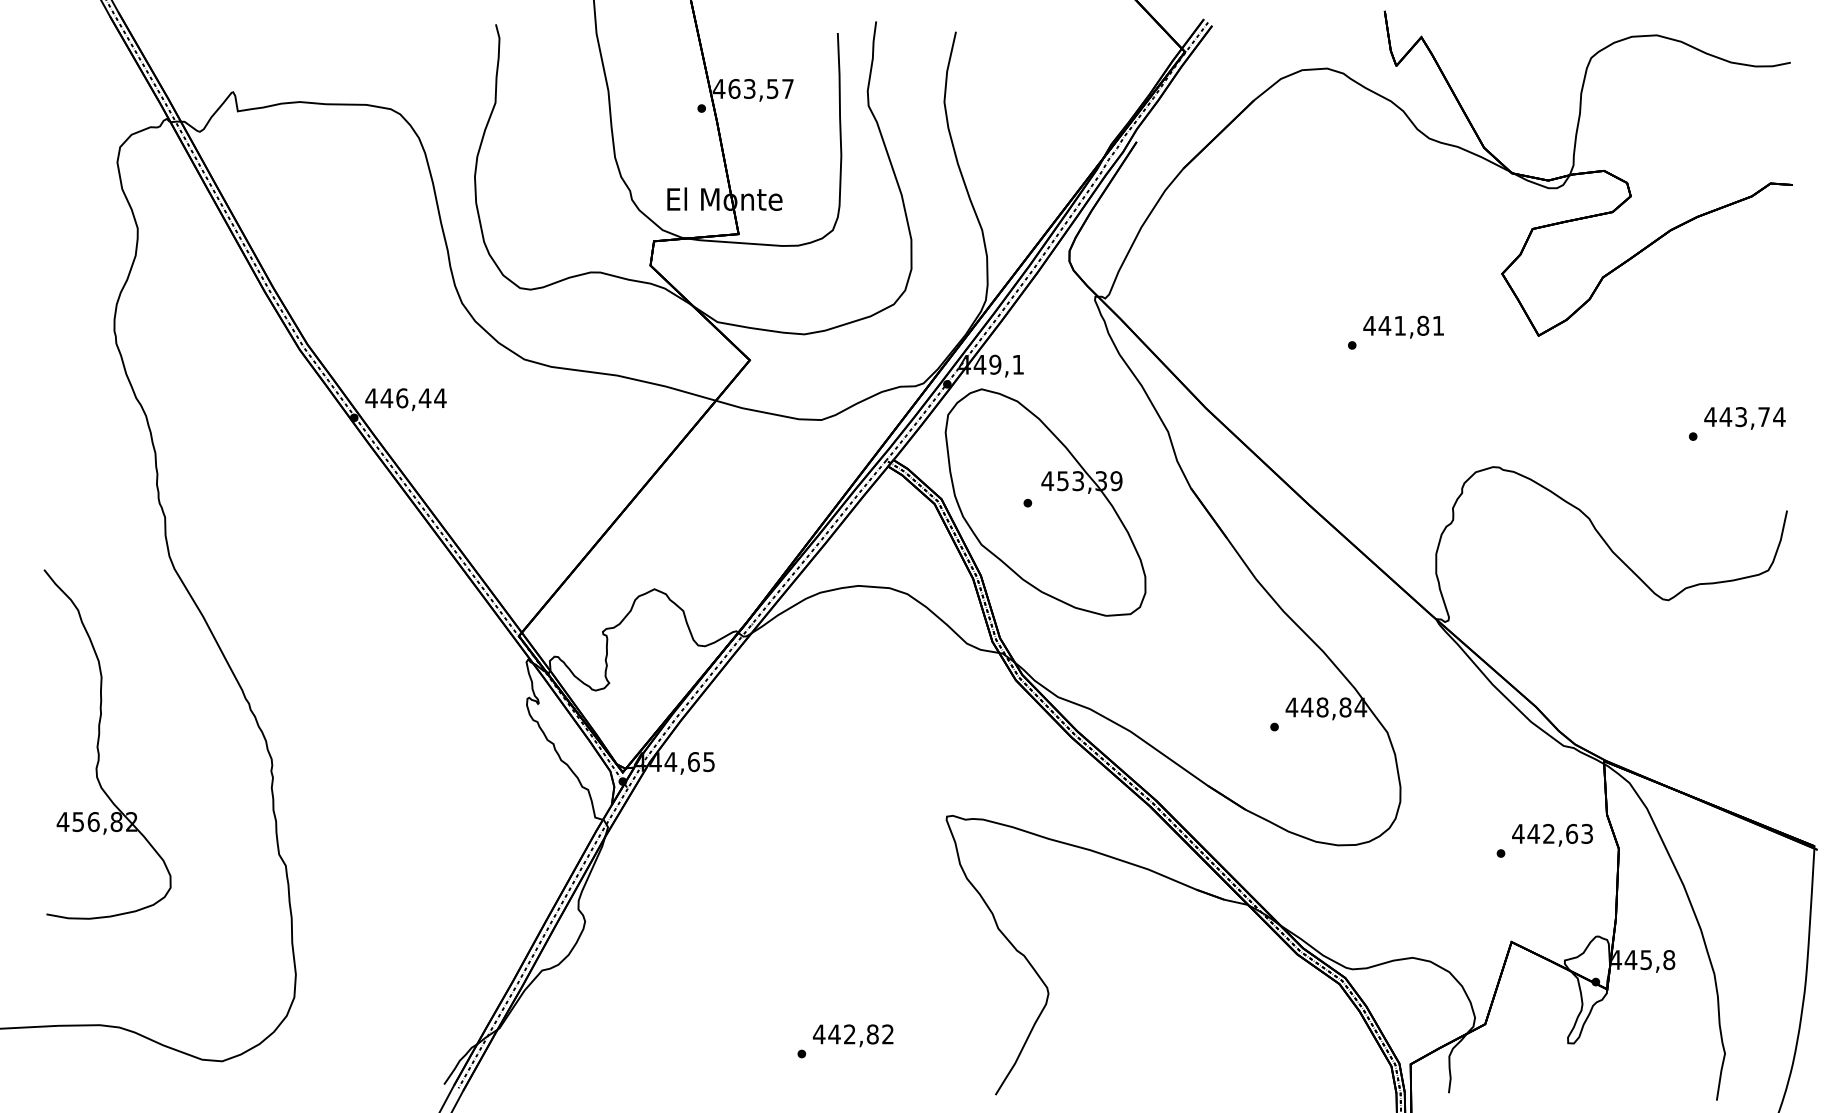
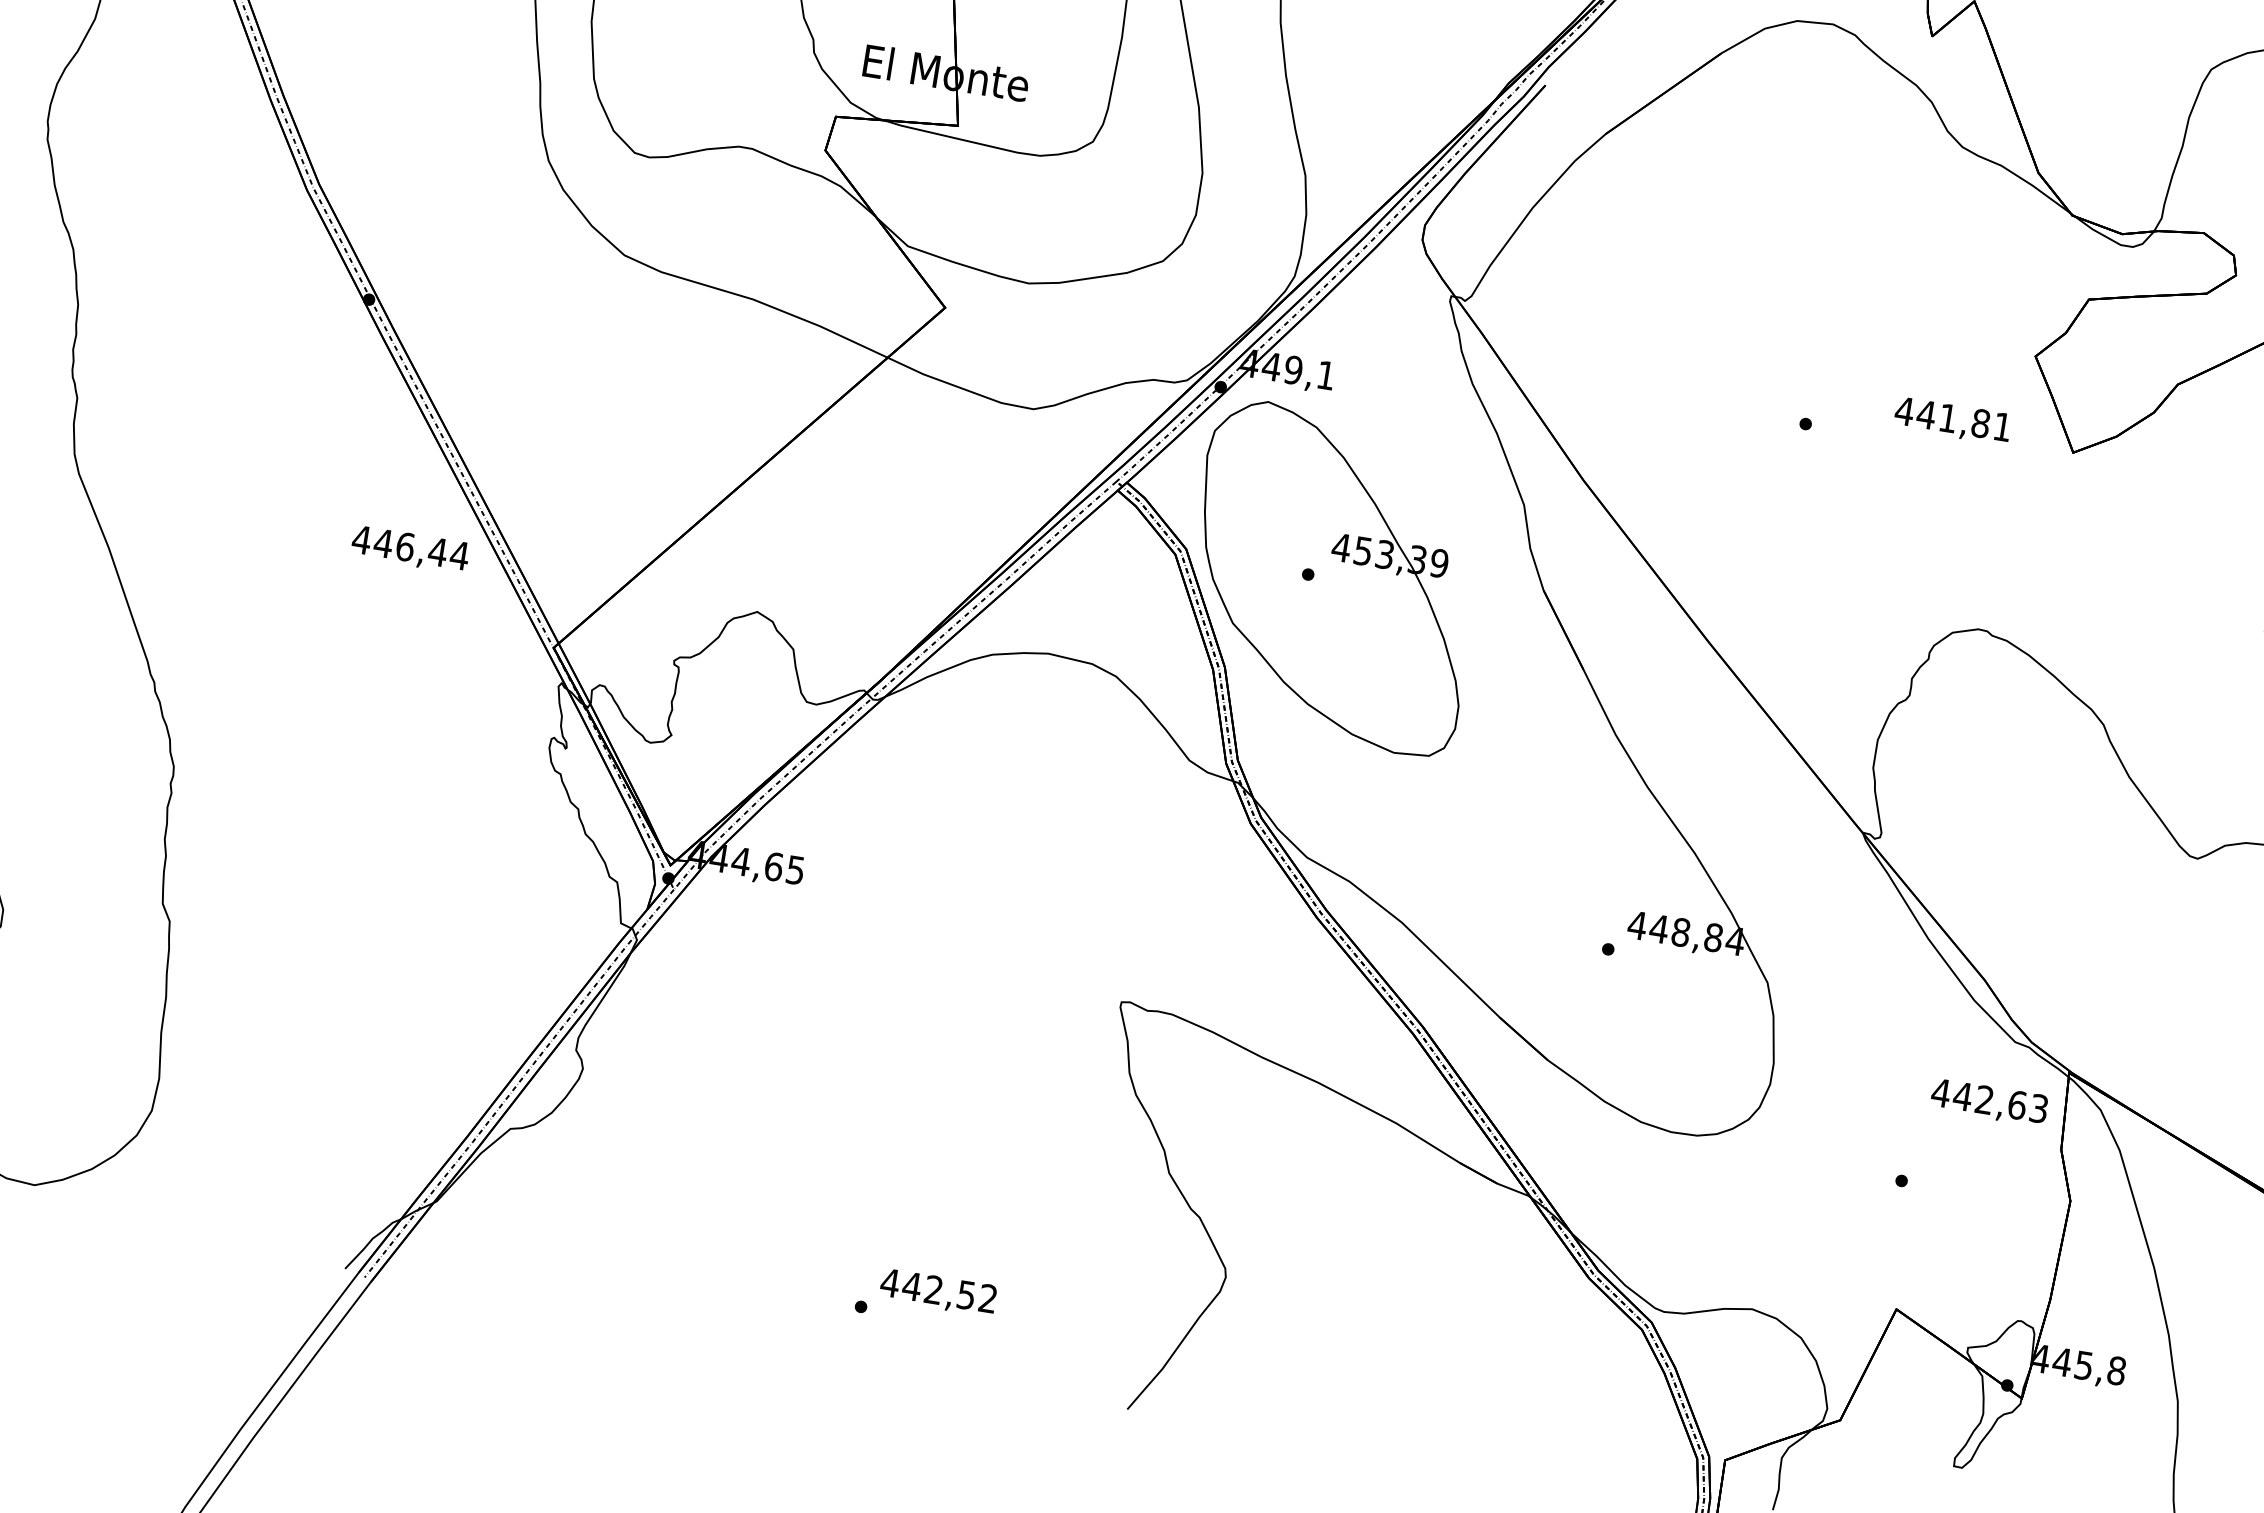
text: (1403, 326) -> (1952, 419), moved
text: (405, 399) -> (409, 549), moved
text: (1552, 835) -> (1989, 1103), moved
text: (872, 1034) -> (966, 1295), 442,82 -> 442,52

